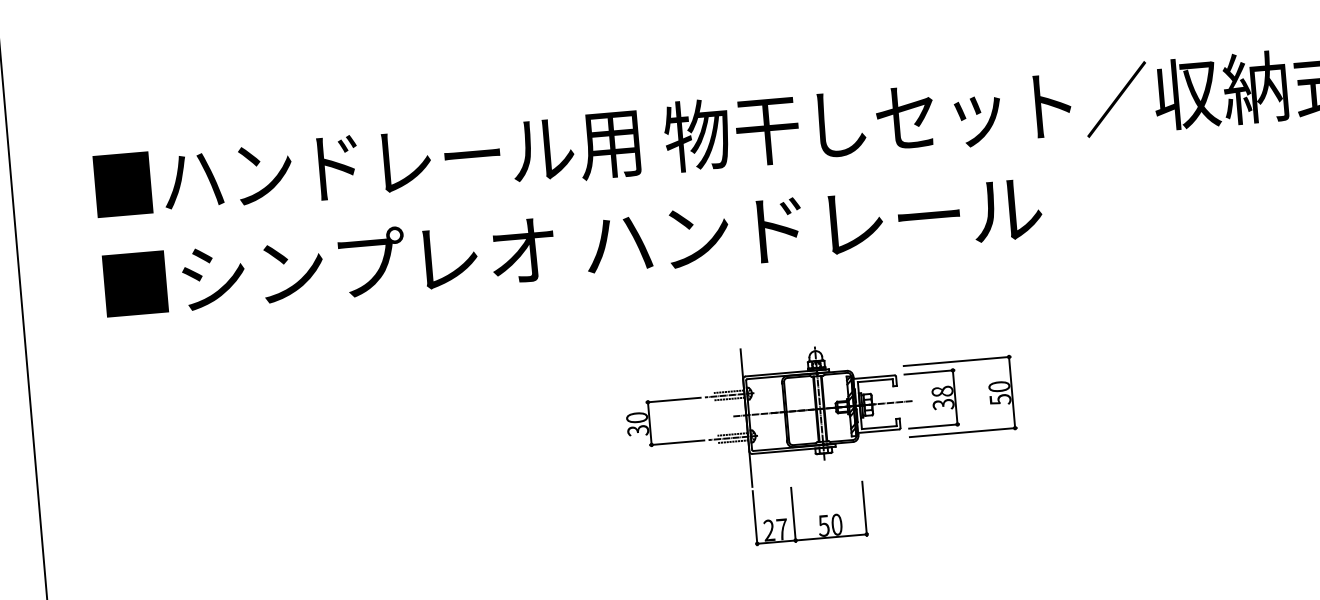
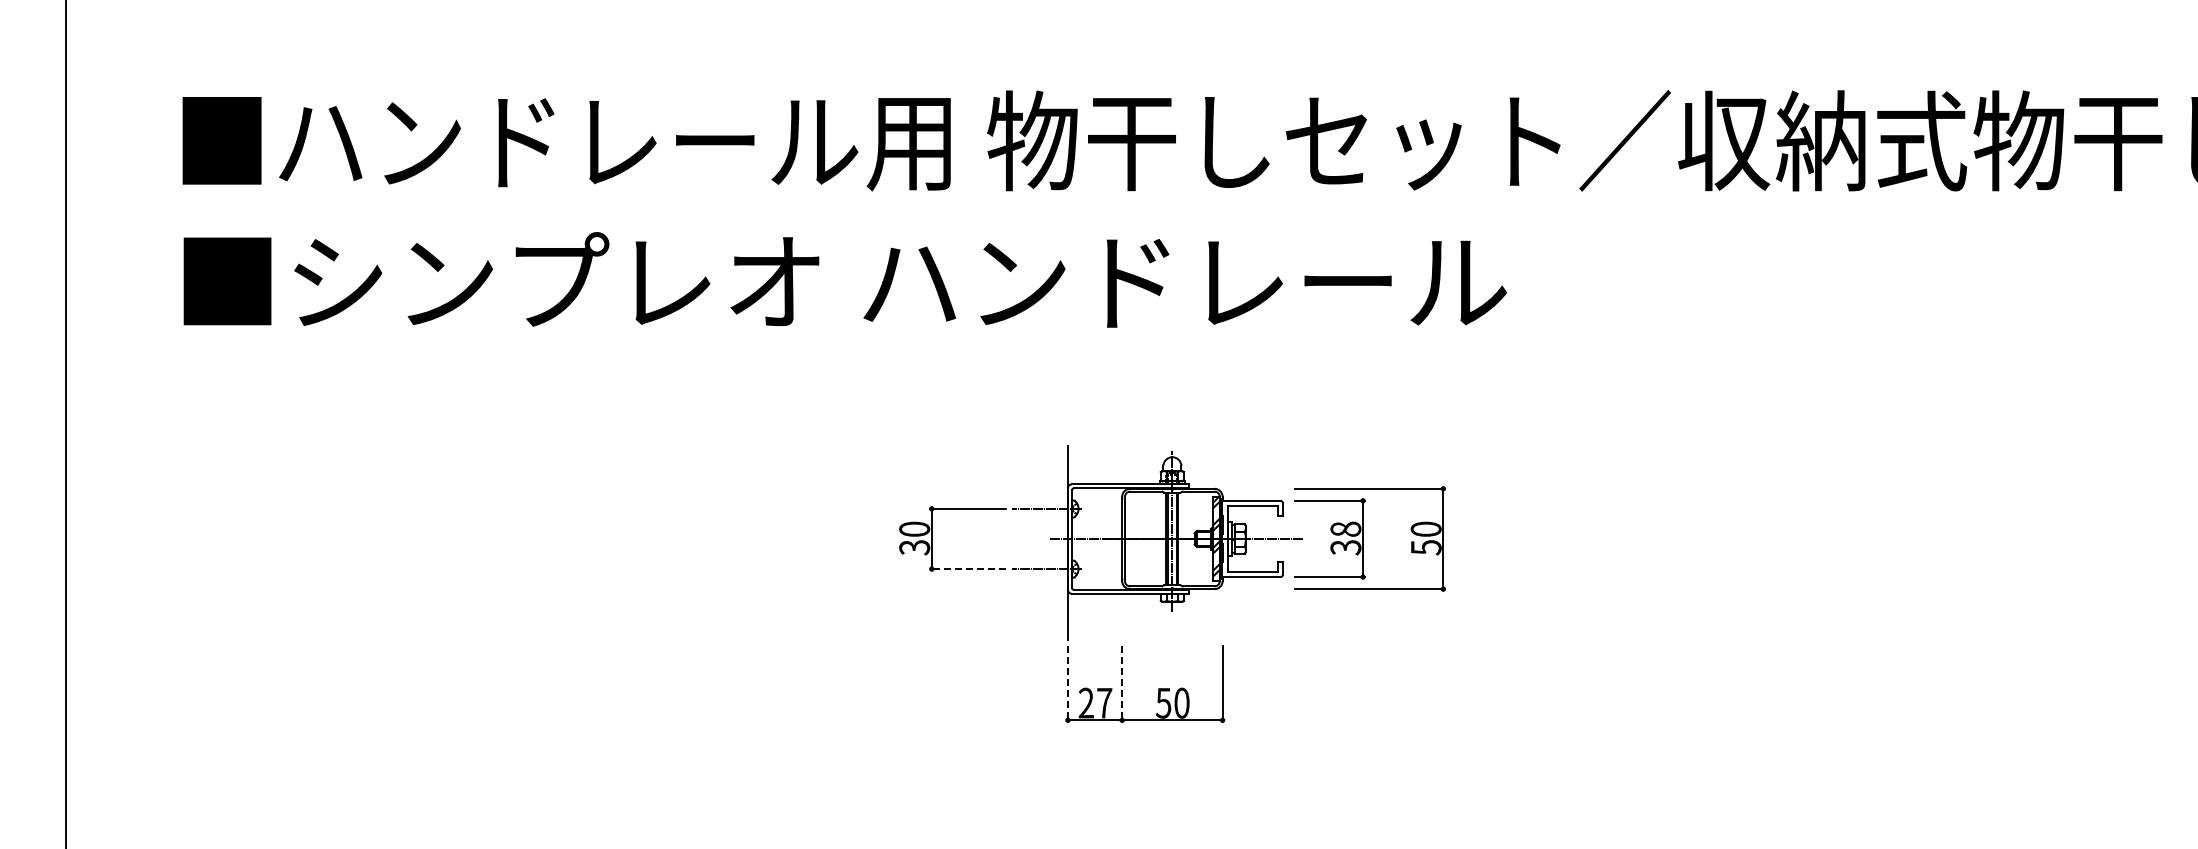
line: (728, 391) -> (1046, 503), removed
line: (729, 399) -> (1046, 514), removed
line: (732, 434) -> (1046, 564), removed
line: (733, 441) -> (1046, 574), removed
line: (676, 443) -> (967, 569), solid -> dashed
line: (793, 515) -> (1122, 684), solid -> dashed
line: (754, 518) -> (1067, 684), solid -> dashed

